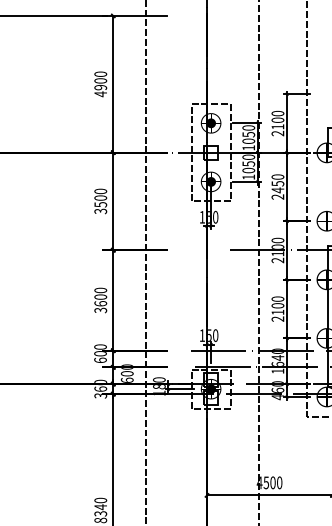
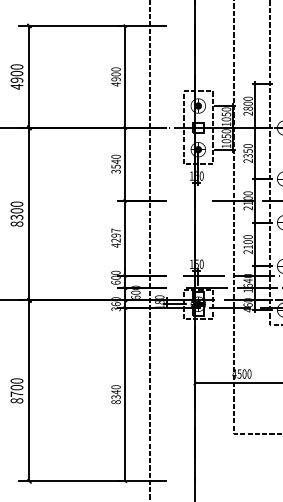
text: (277, 126) -> (247, 108), 2100 -> 2800
text: (277, 189) -> (247, 155), 2450 -> 2350
text: (99, 197) -> (115, 161), 3500 -> 3540
text: (99, 299) -> (115, 237), 3600 -> 4297

